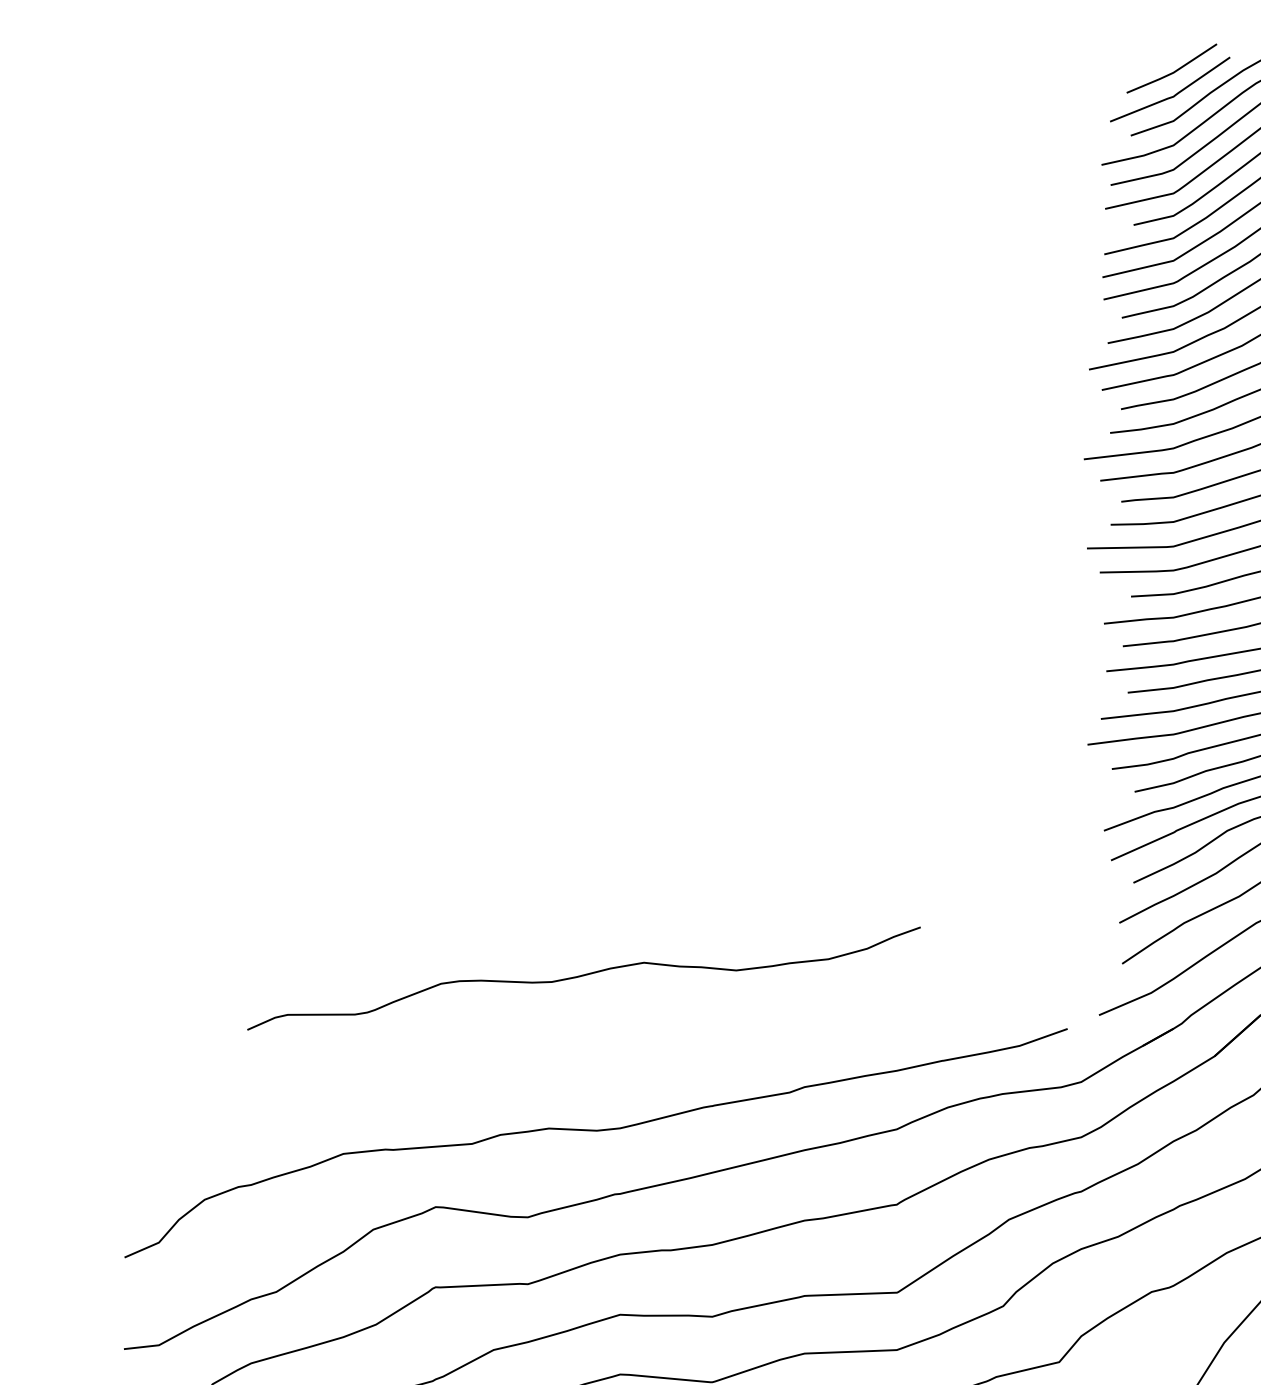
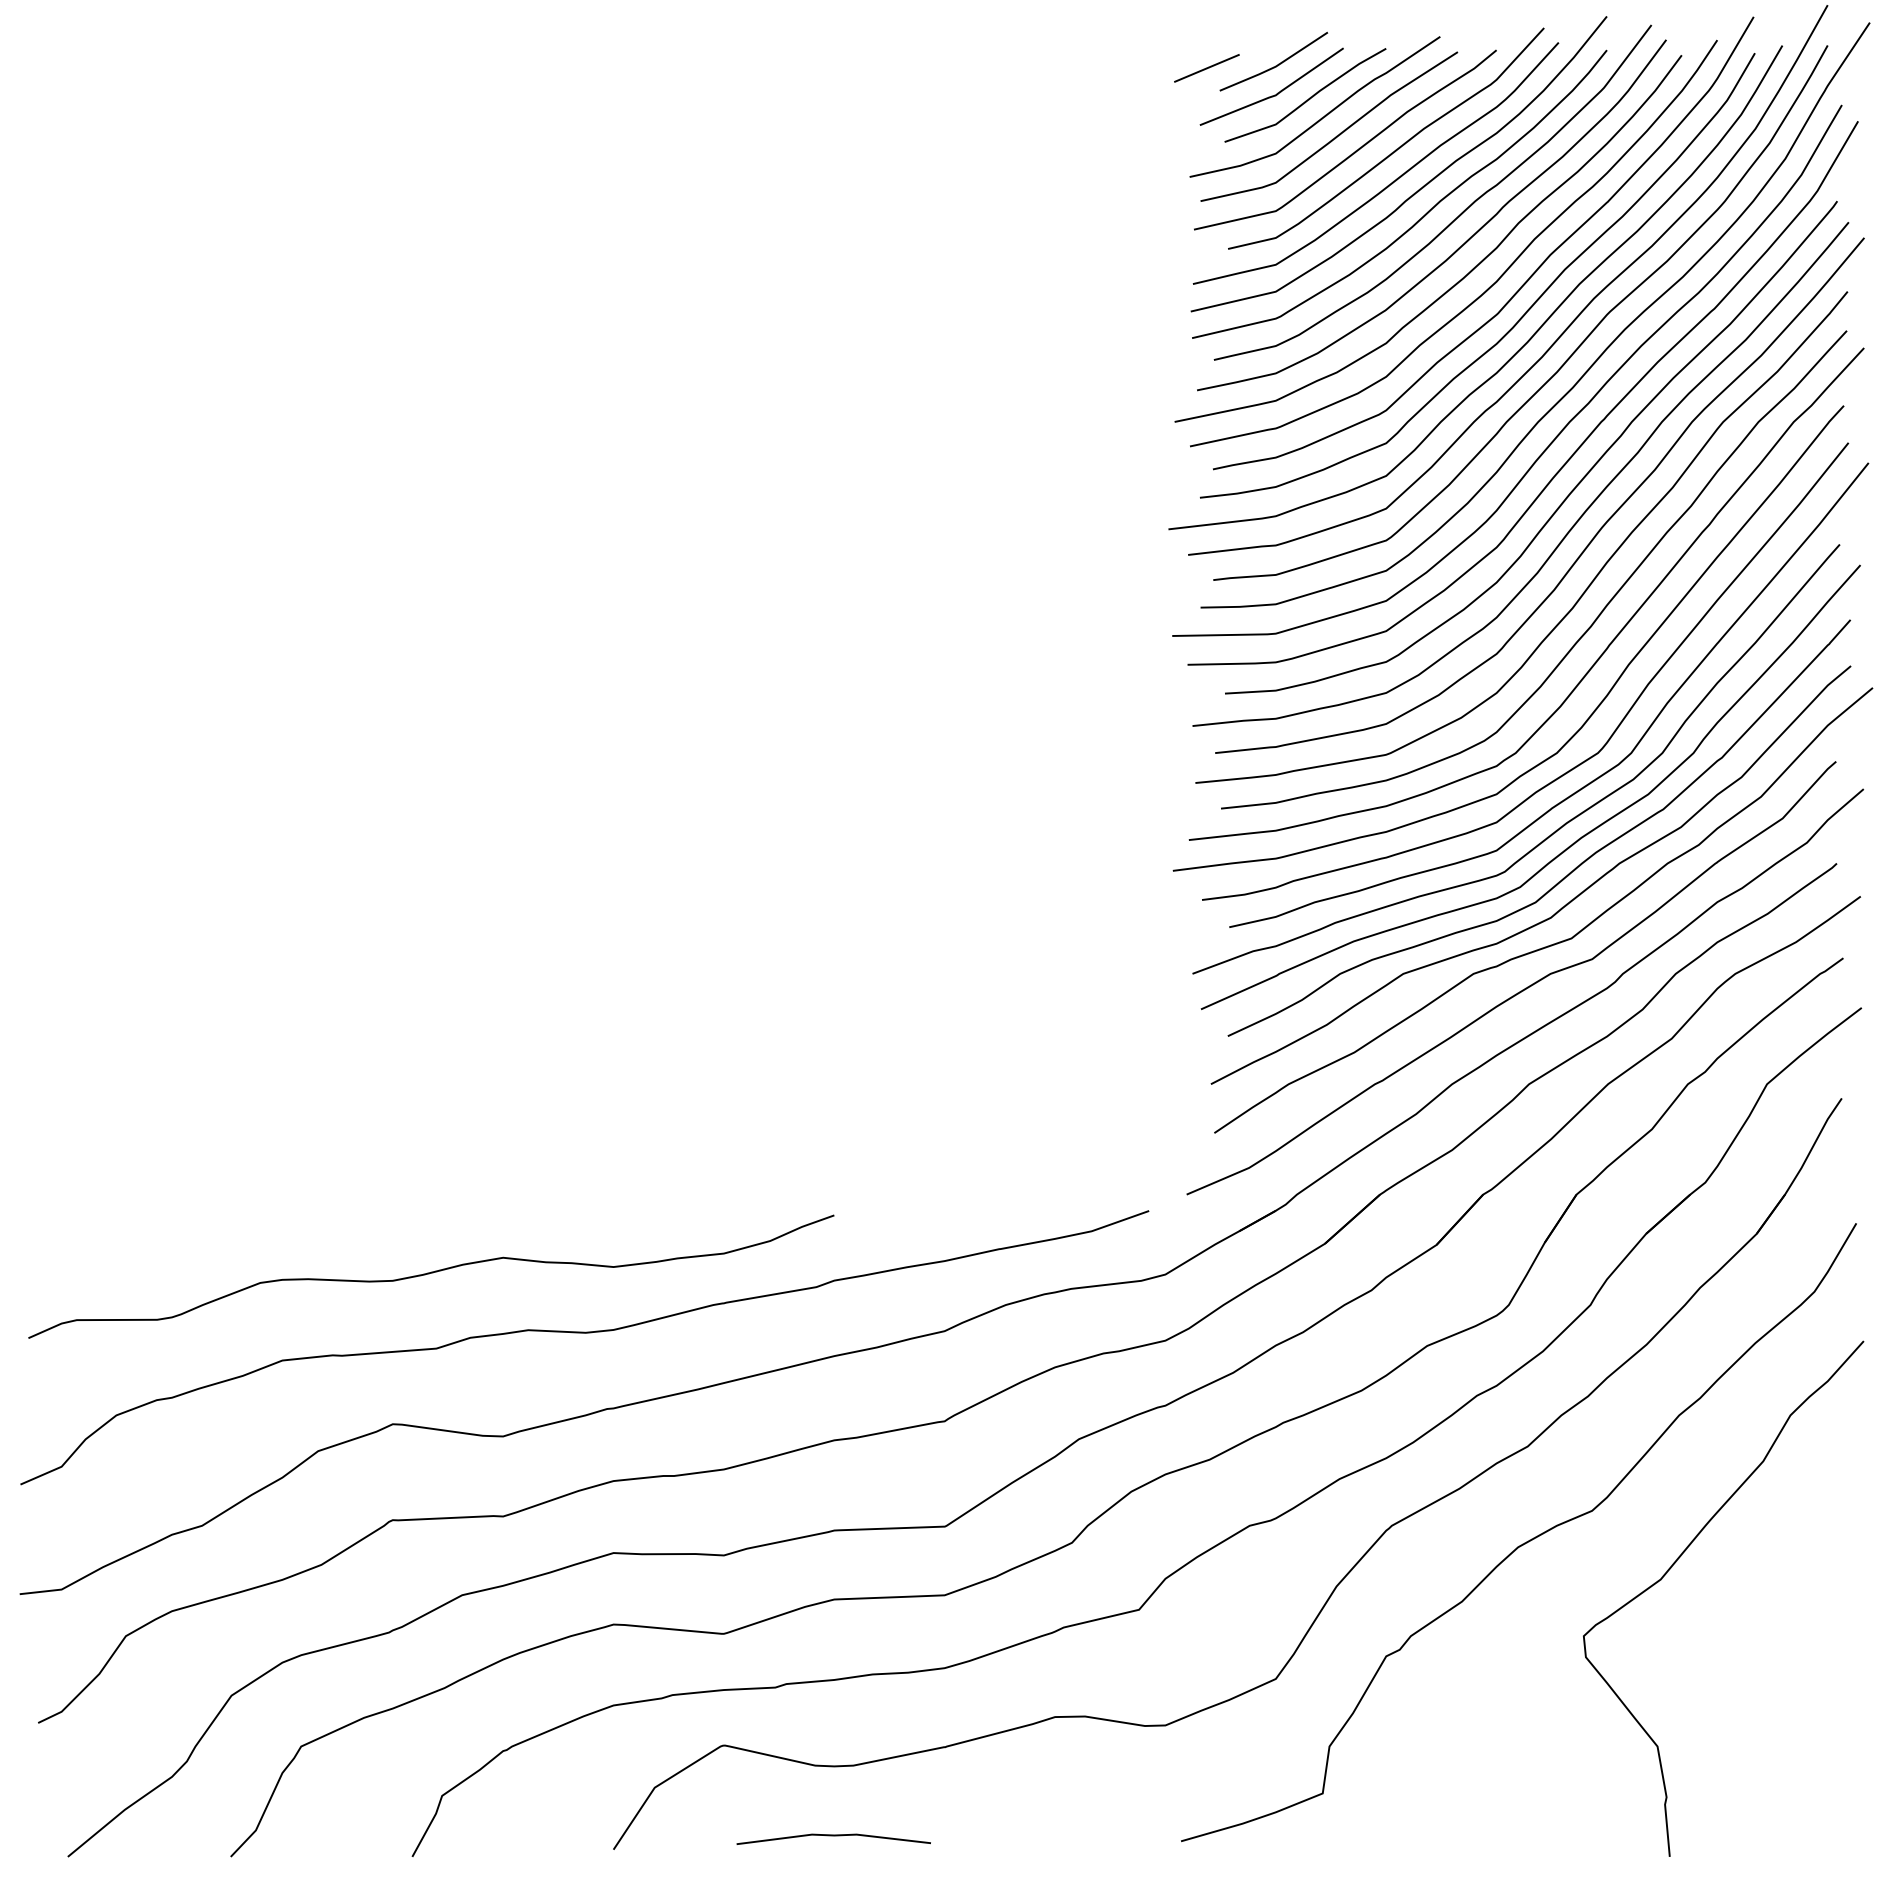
line: (1115, 74) -> (1206, 68), added
curve: (582, 976) -> (429, 1274), moved

